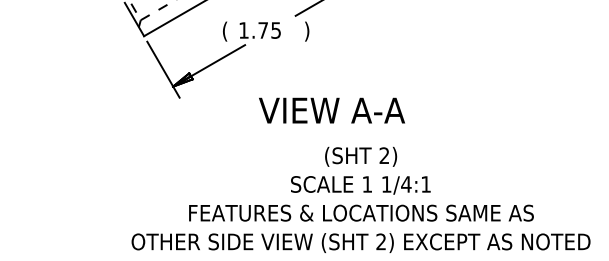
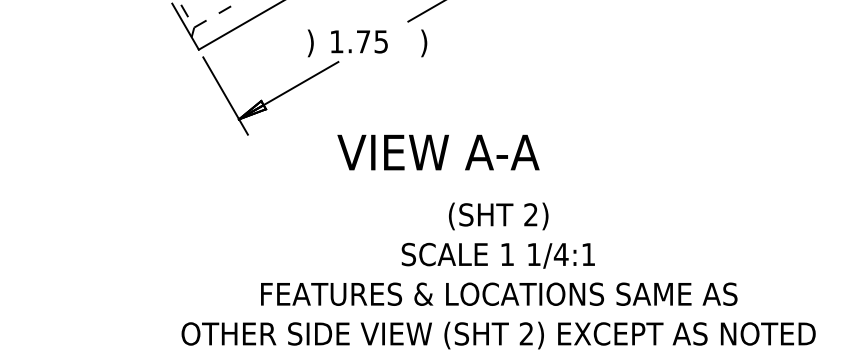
text: (224, 31) -> (310, 43), ( -> )
text: (332, 110) -> (438, 152), moved

